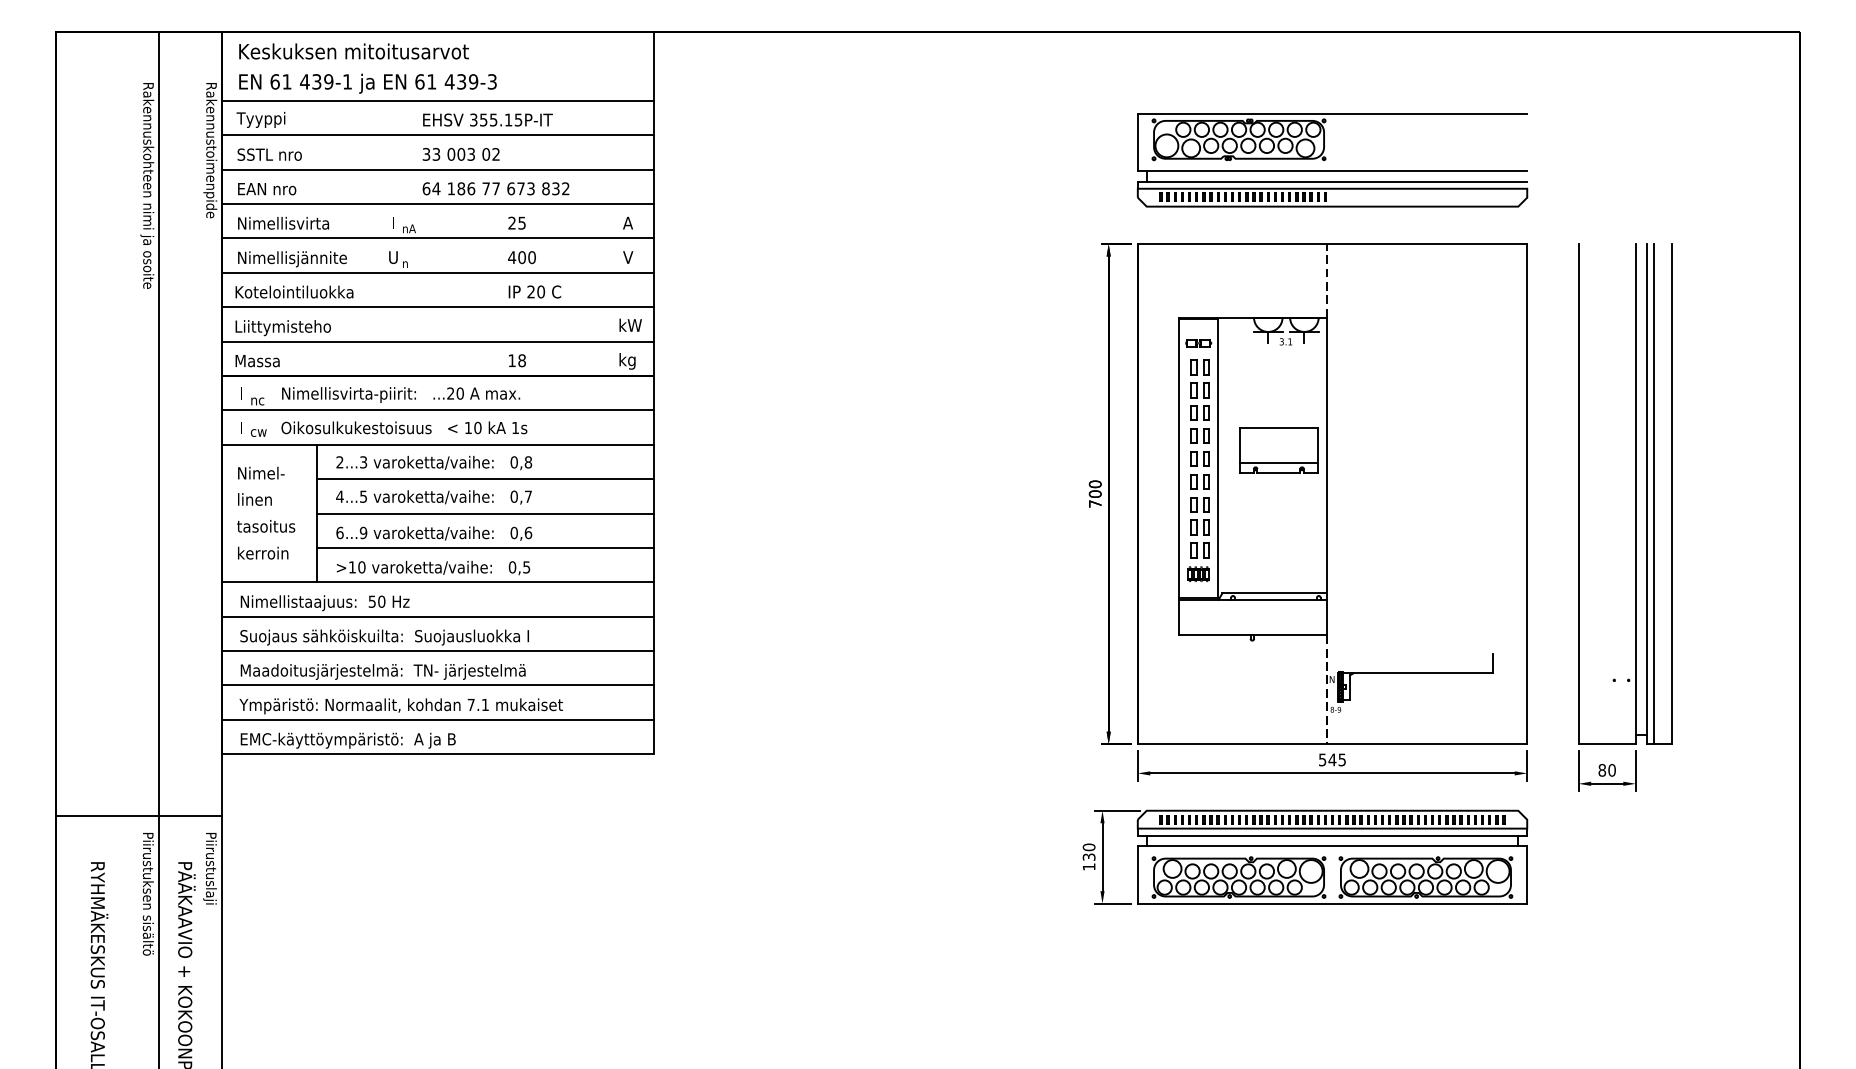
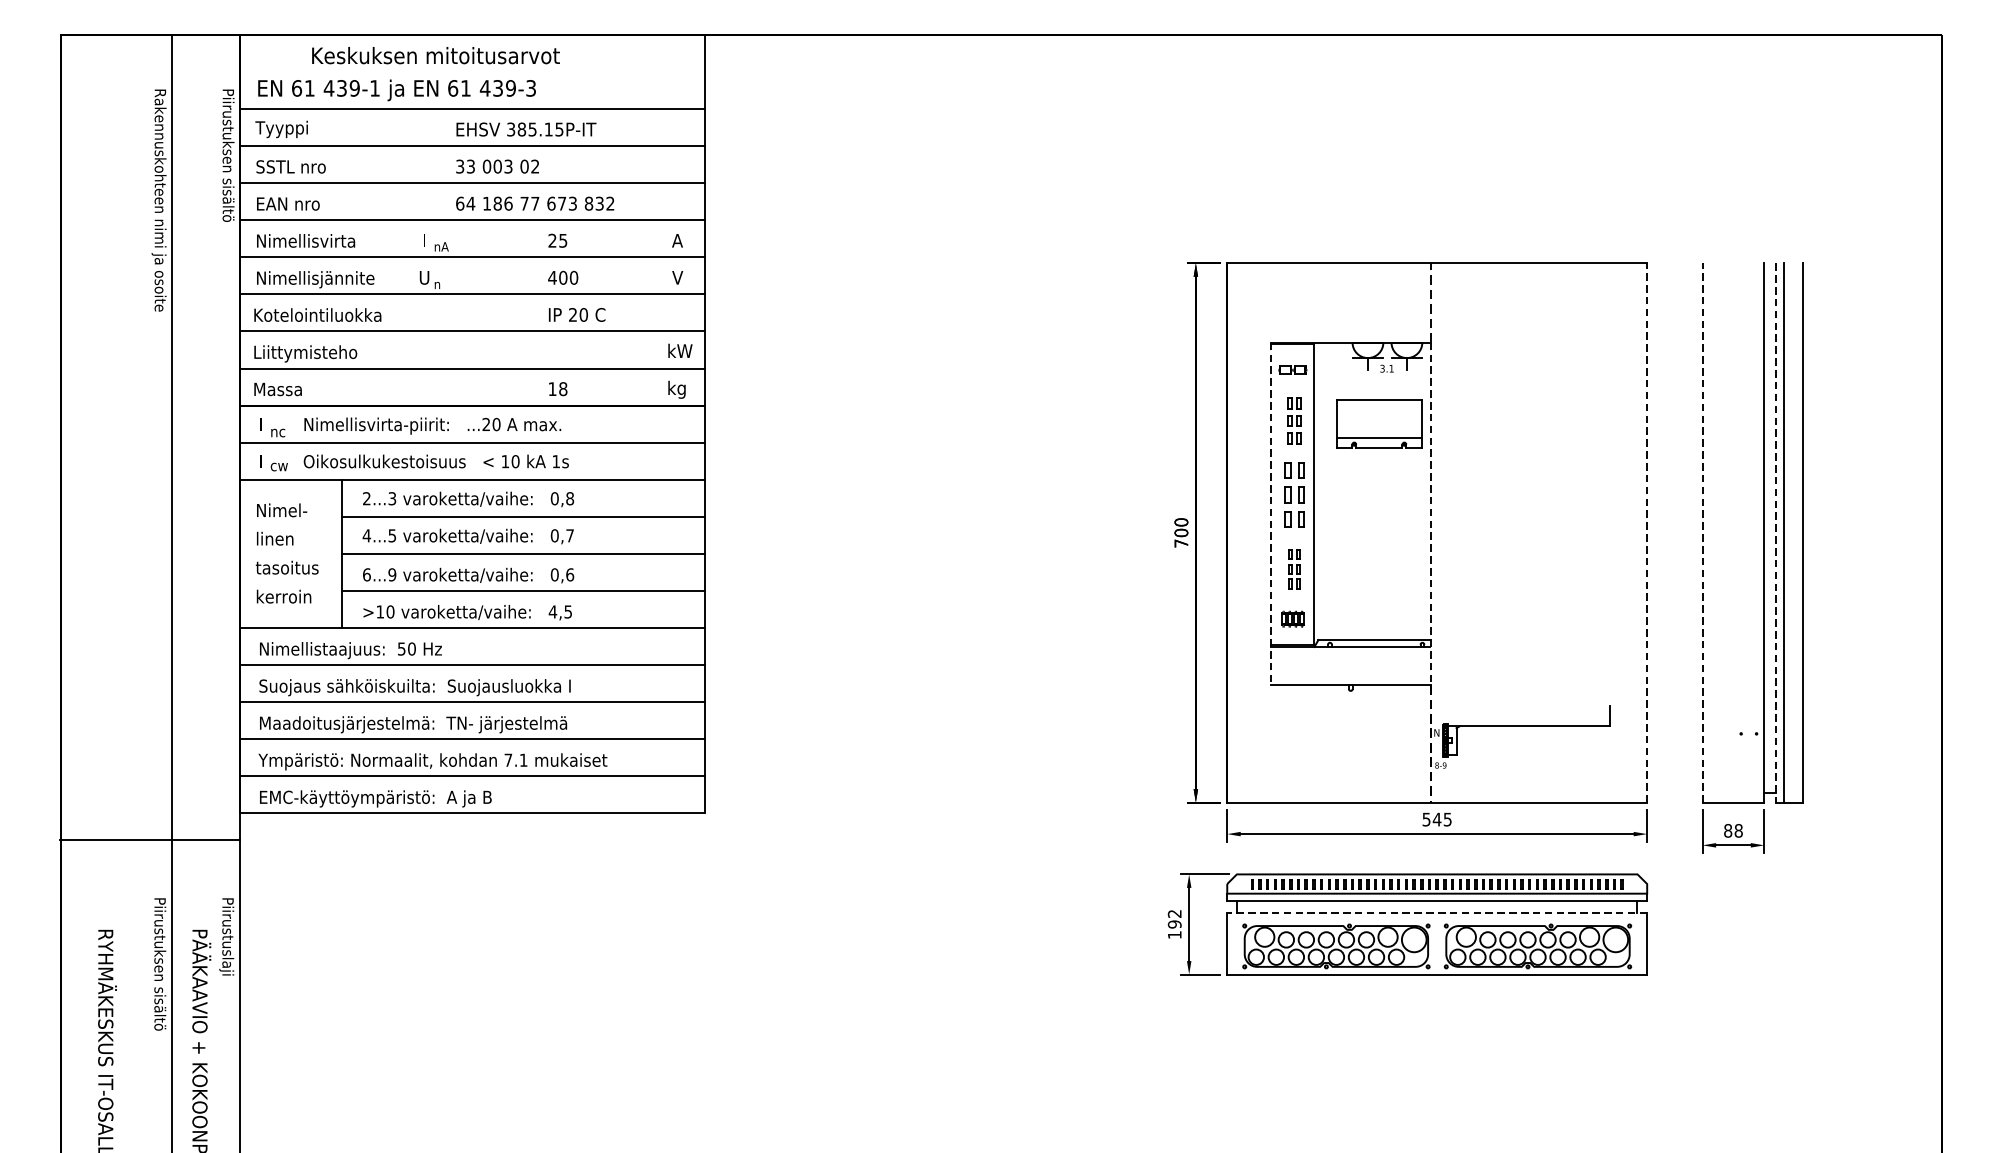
text: (353, 51) -> (435, 55), moved
text: (483, 119) -> (521, 128), 355.15P-IT -> 385.15P-IT
text: (210, 151) -> (227, 163), Rakennustoimenpide -> Piirustuksen sisältö^J
part: (1326, 159) -> (1430, 172), removed
part: (1199, 389) -> (1293, 420), size x0.7
part: (1278, 450) -> (1378, 424), moved
line: (1178, 476) -> (1271, 513), solid -> dashed
line: (1327, 476) -> (1431, 513), solid -> dashed
line: (1527, 493) -> (1647, 532), solid -> dashed
line: (1578, 493) -> (1702, 532), solid -> dashed
line: (1646, 494) -> (1775, 533), solid -> dashed
part: (1199, 527) -> (1293, 568), size x0.6
text: (512, 567) -> (552, 612), 0,5 -> 4,5
text: (1611, 770) -> (1738, 831), 80 -> 88
line: (138, 816) -> (149, 840), moved
line: (1332, 846) -> (1437, 912), solid -> dashed
text: (1088, 852) -> (1174, 919), 130 -> 192

